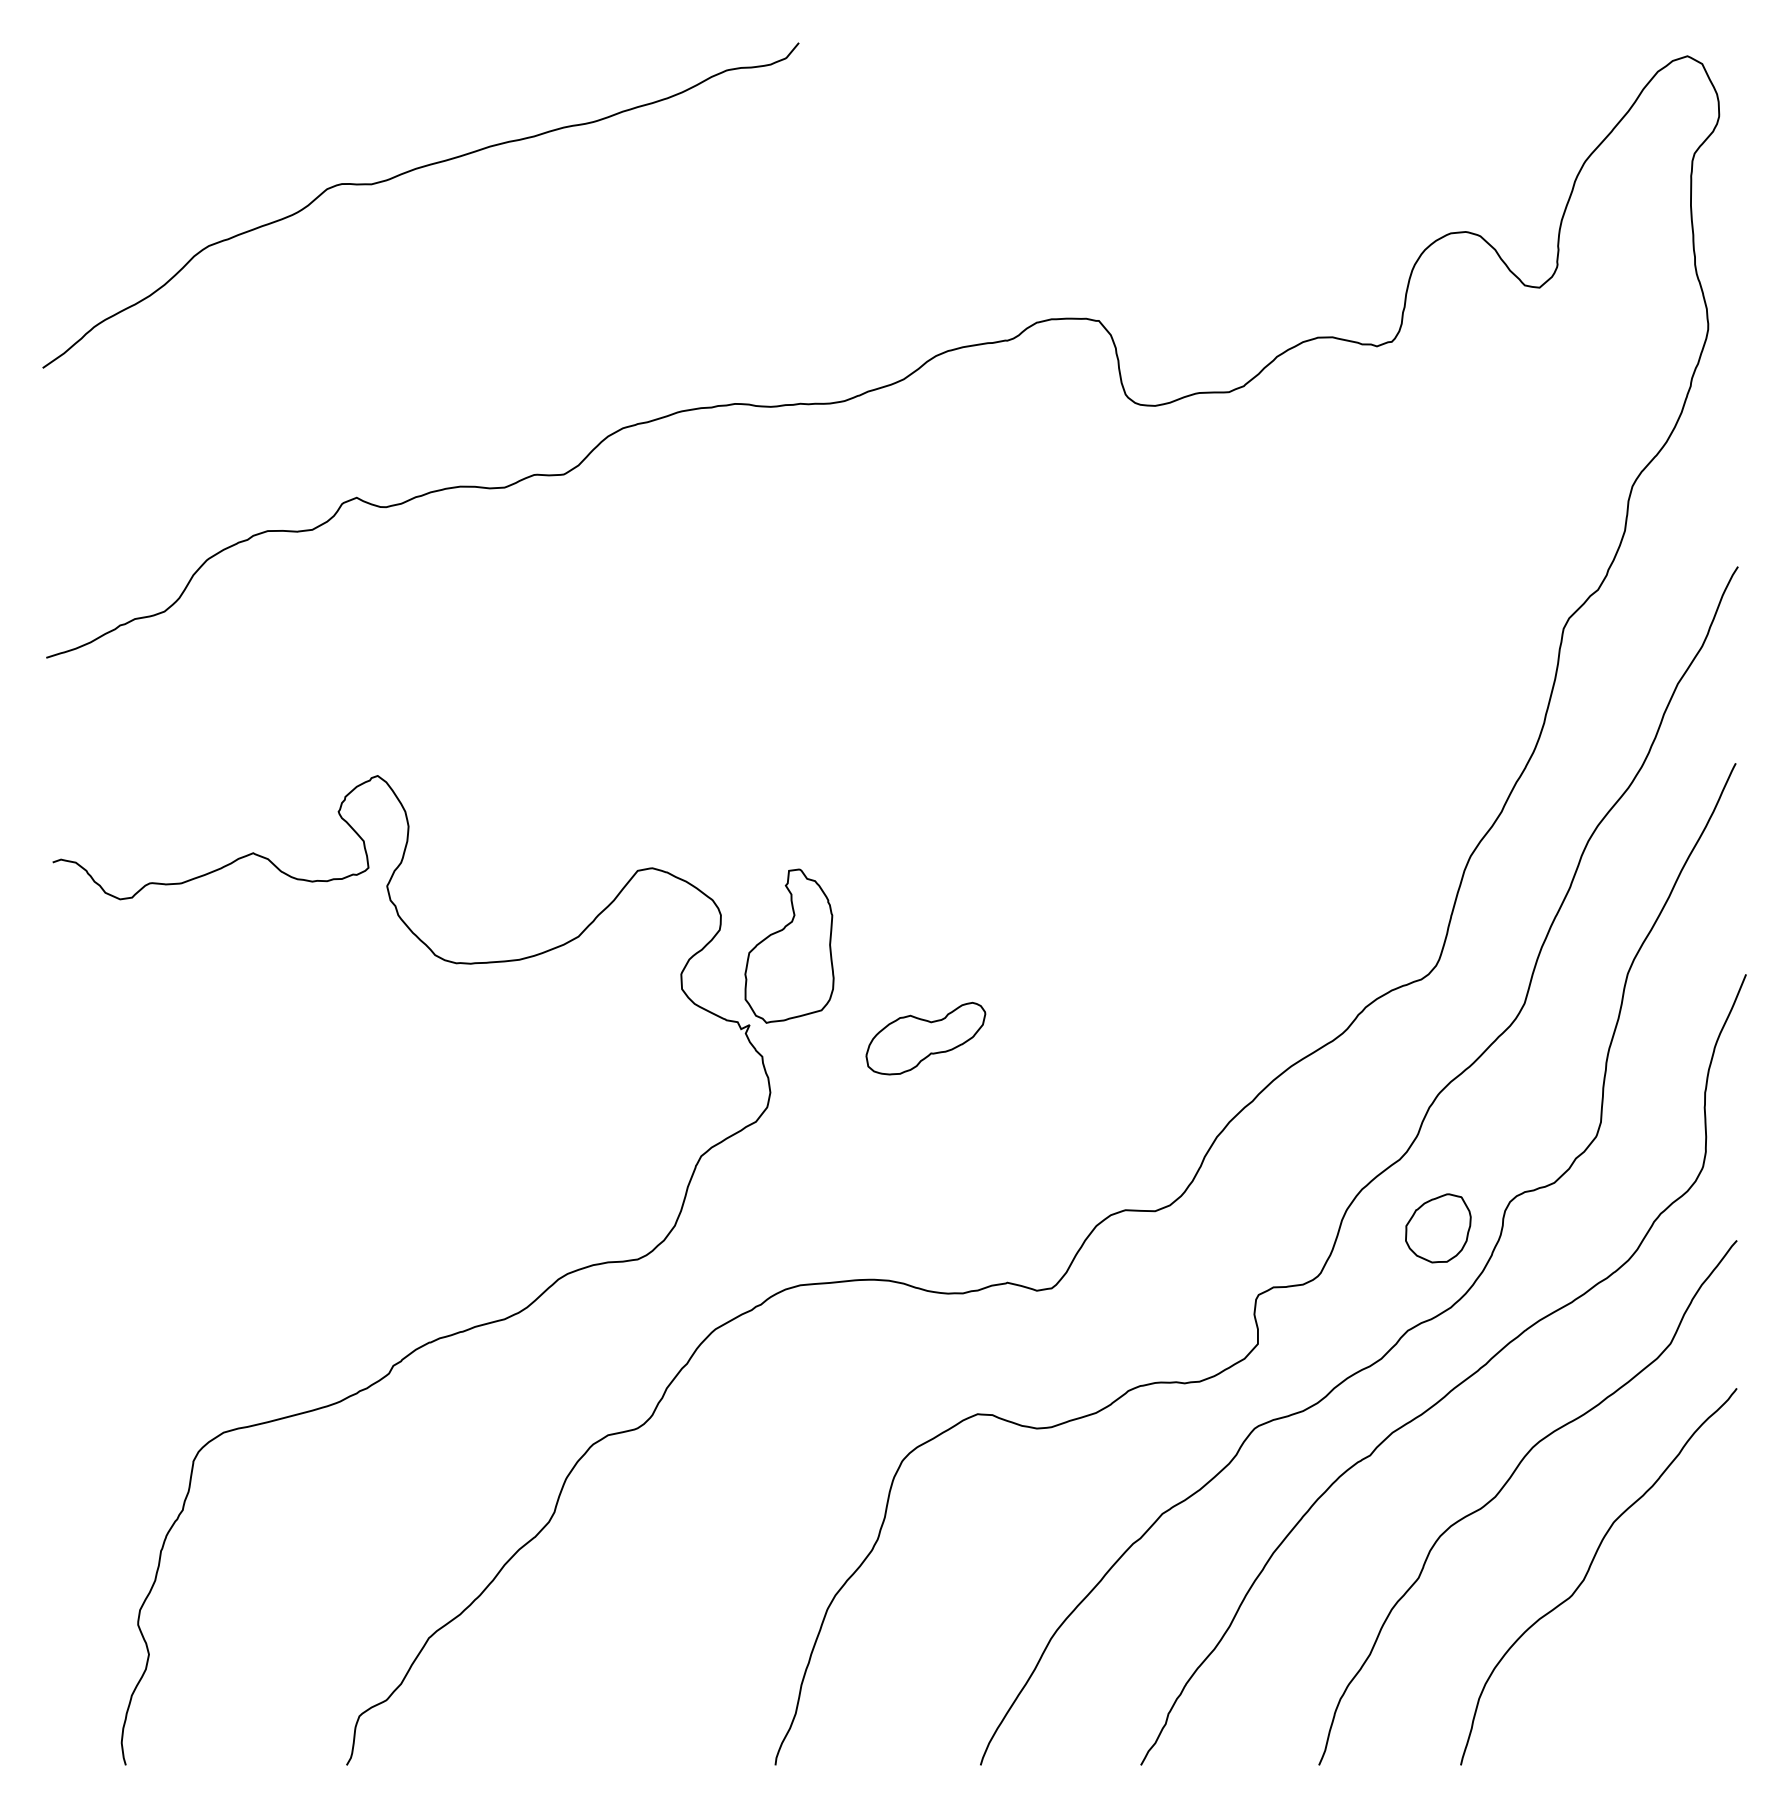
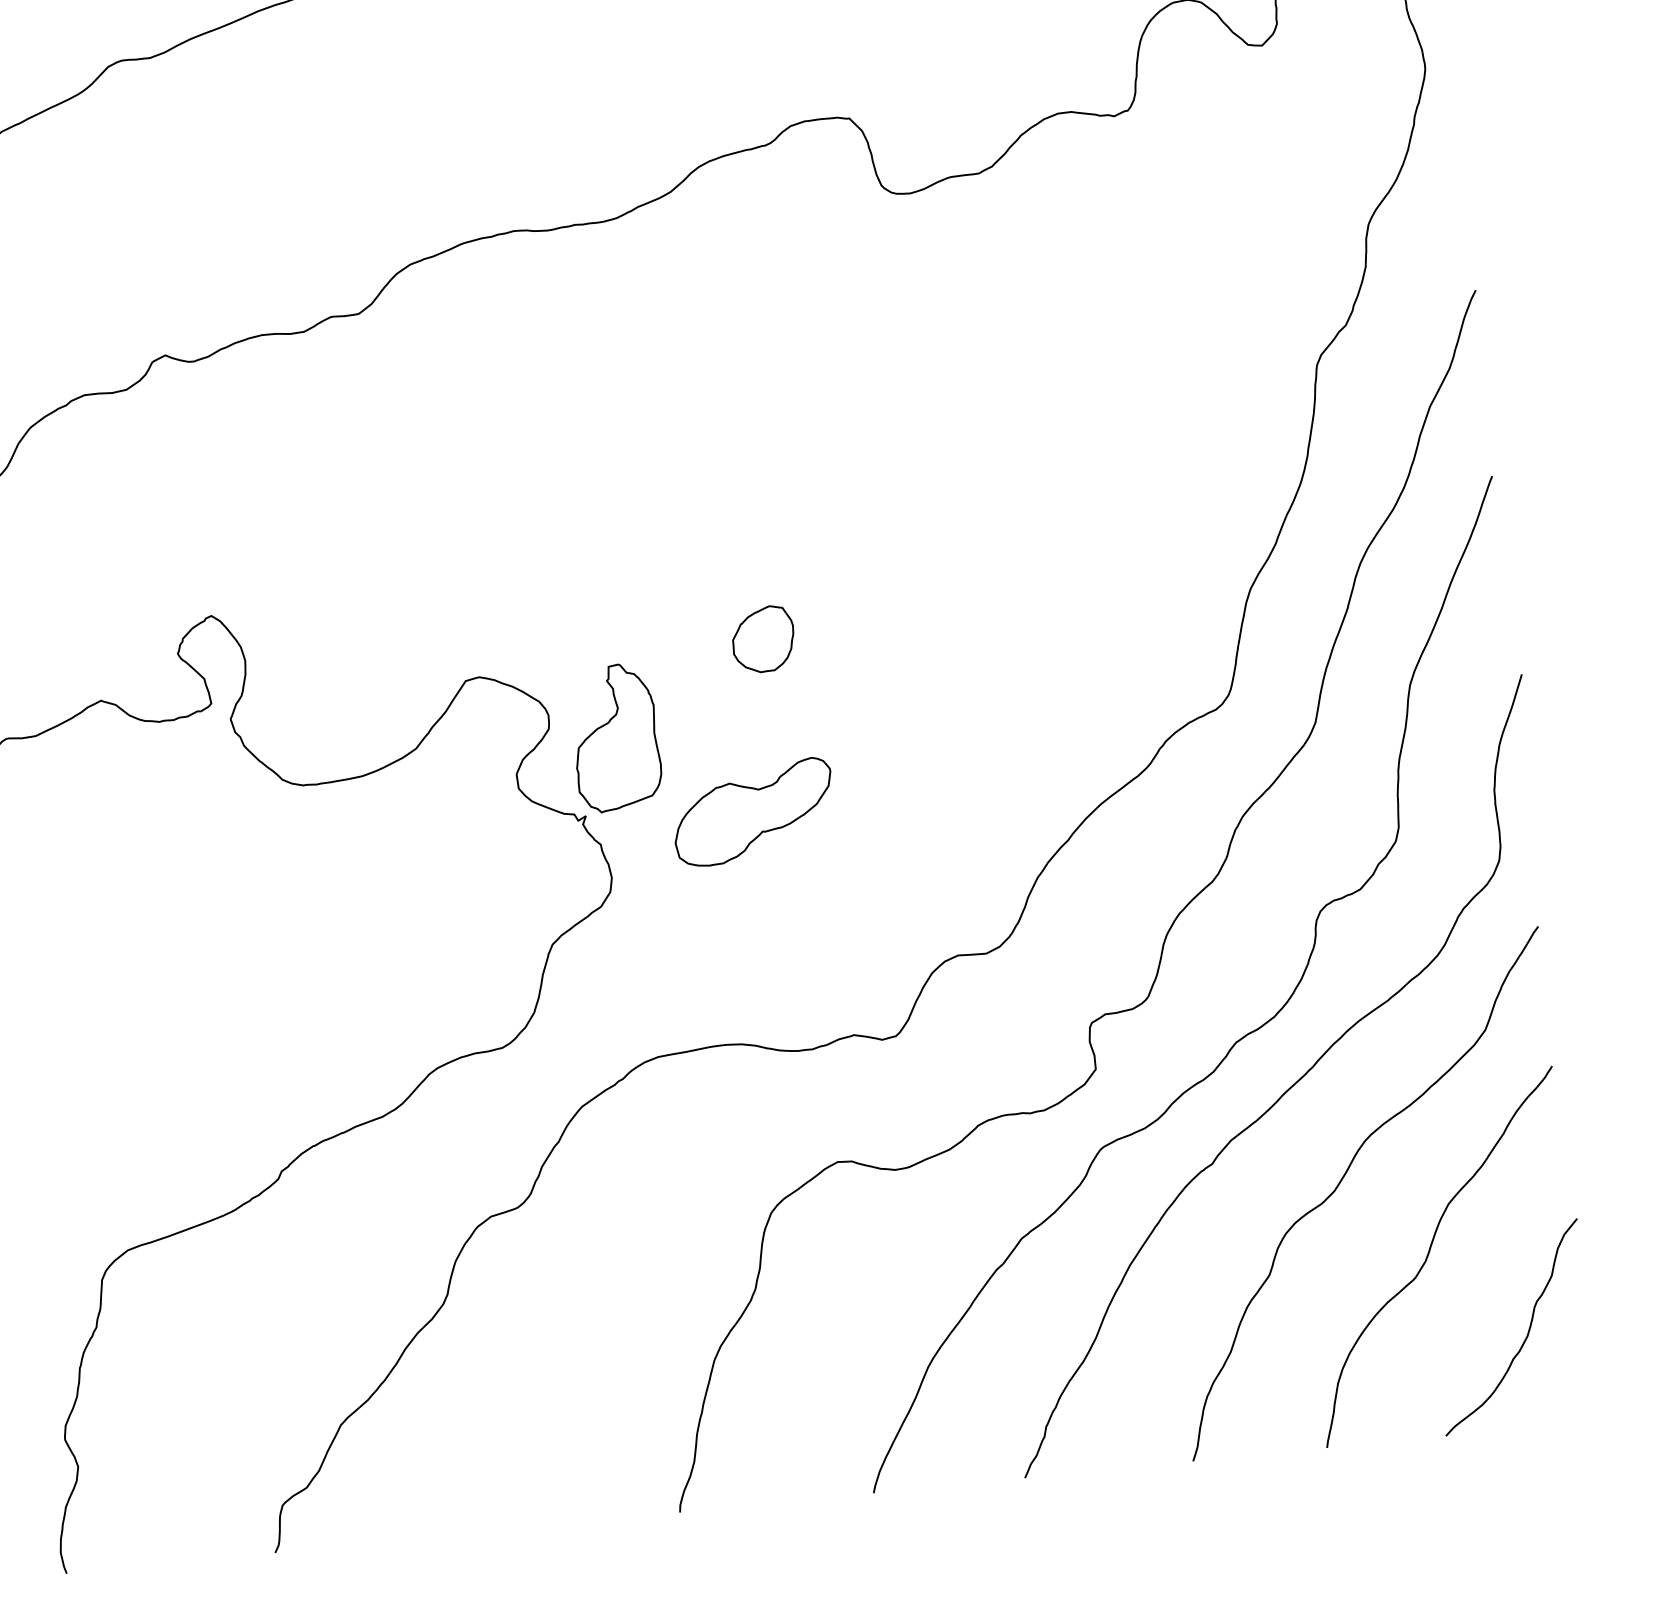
part: (925, 1038) -> (753, 812), size x1.43
part: (1438, 1228) -> (763, 639), moved
curve: (1682, 1666) -> (1526, 1333), added

